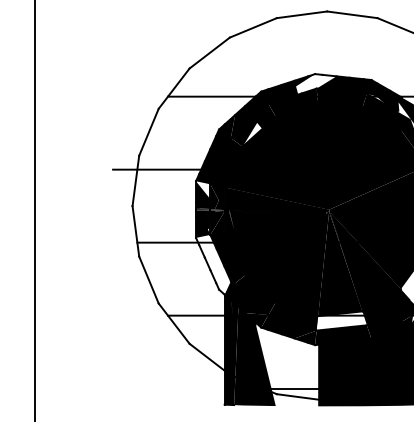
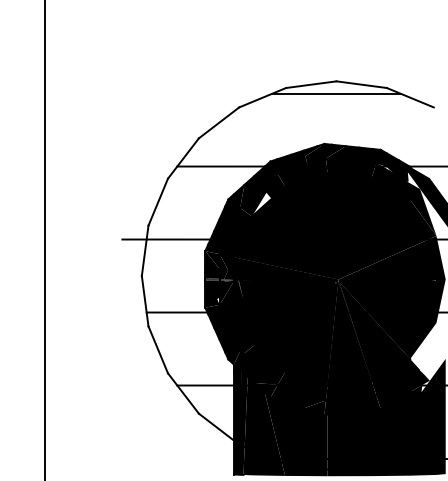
line: (327, 23) -> (336, 93), added
fill: (316, 84) -> (325, 154), added
fill: (203, 190) -> (212, 260), added
fill: (213, 264) -> (222, 334), added
fill: (341, 270) -> (350, 340), added
fill: (287, 364) -> (296, 434), added

